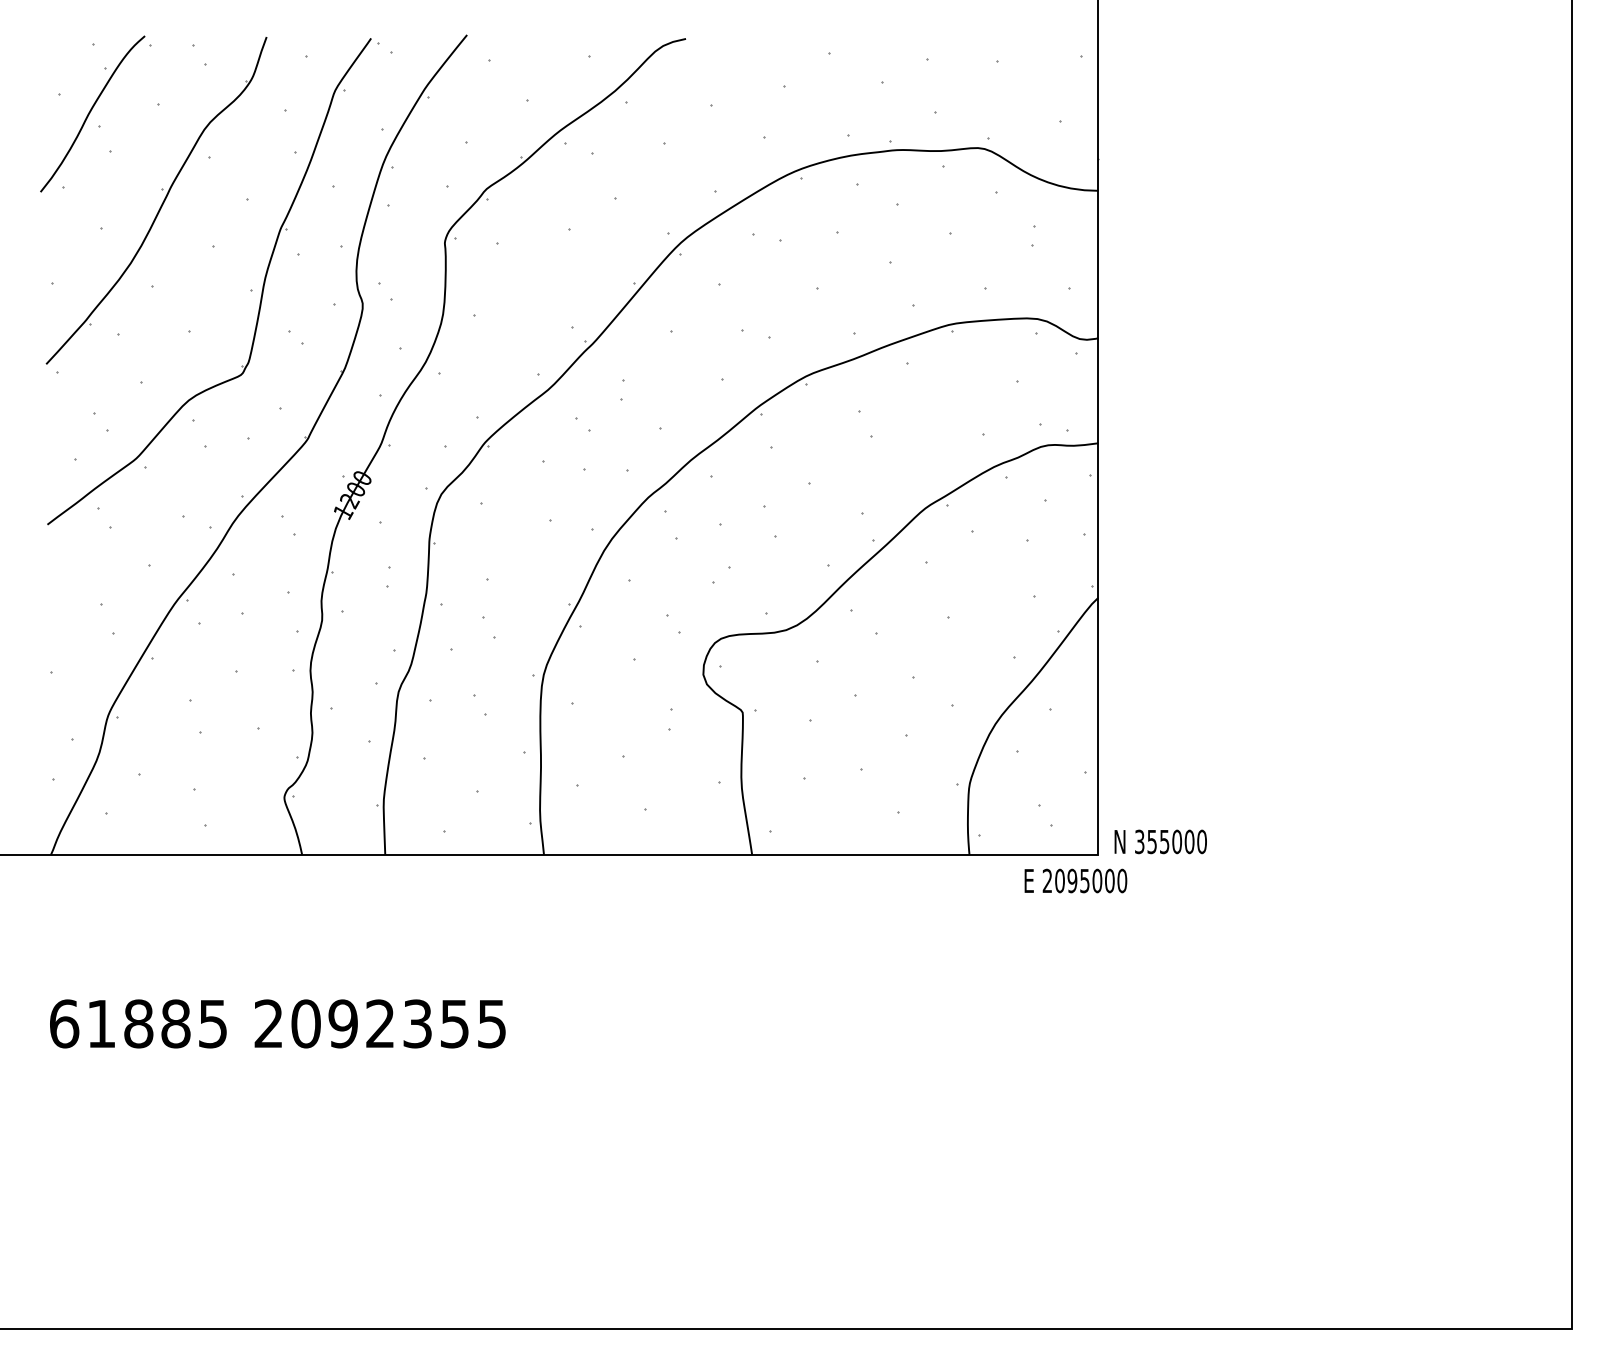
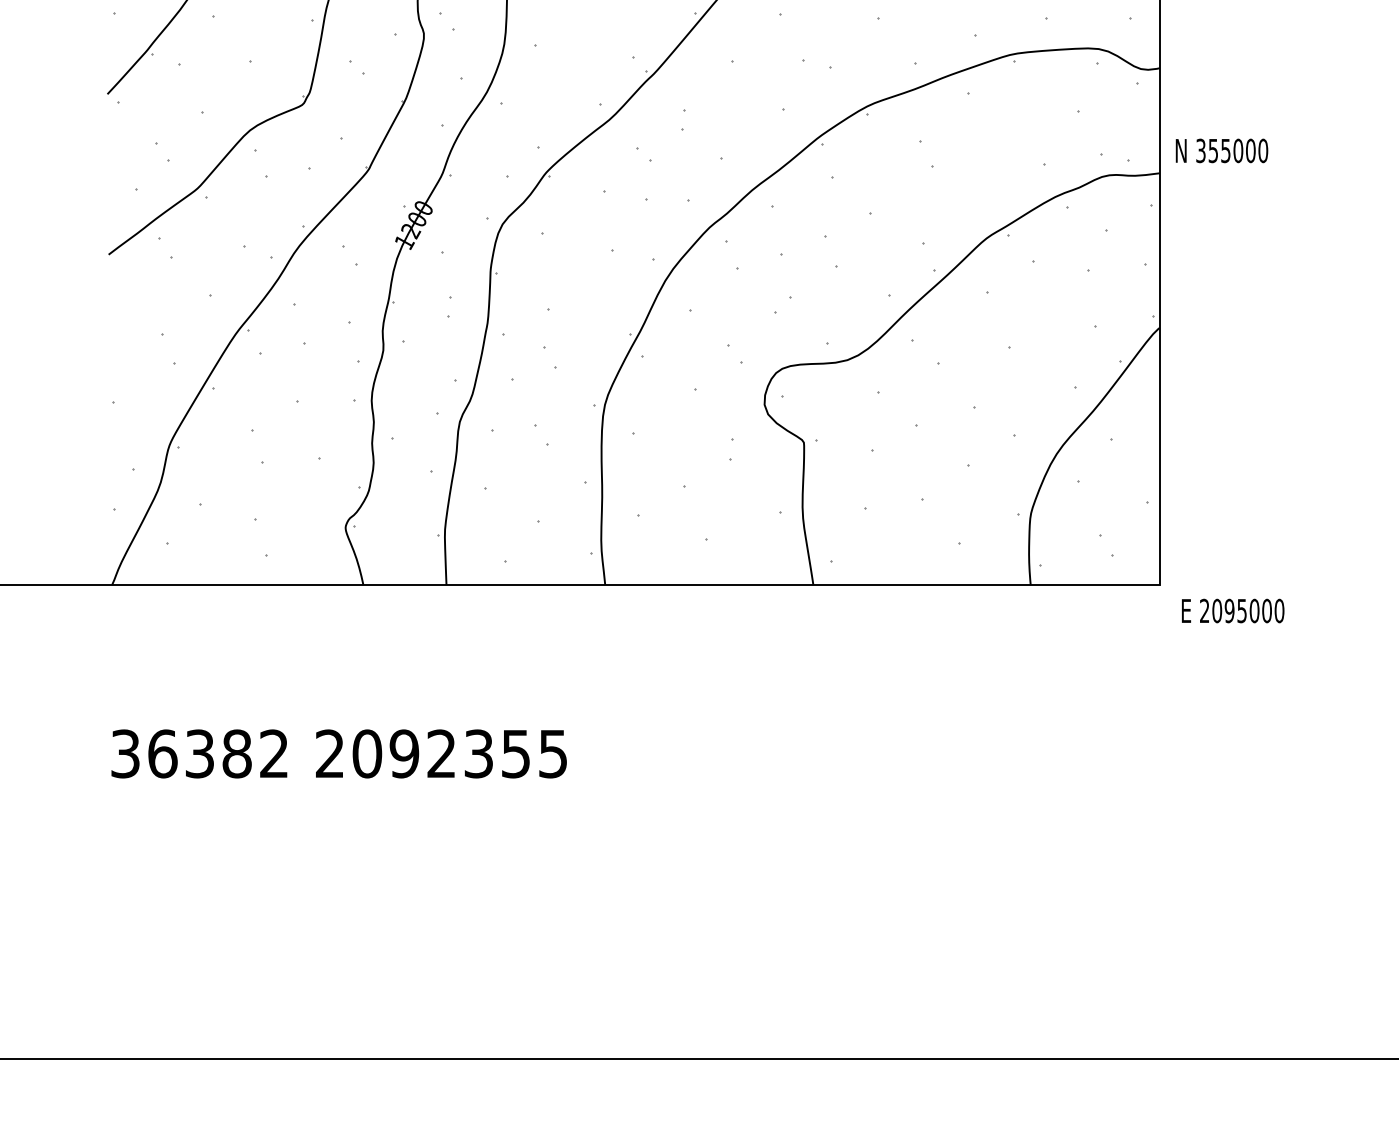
text: (1160, 841) -> (1221, 150), moved
text: (1075, 880) -> (1232, 610), moved
text: (138, 1023) -> (199, 753), 61885 -> 36382

